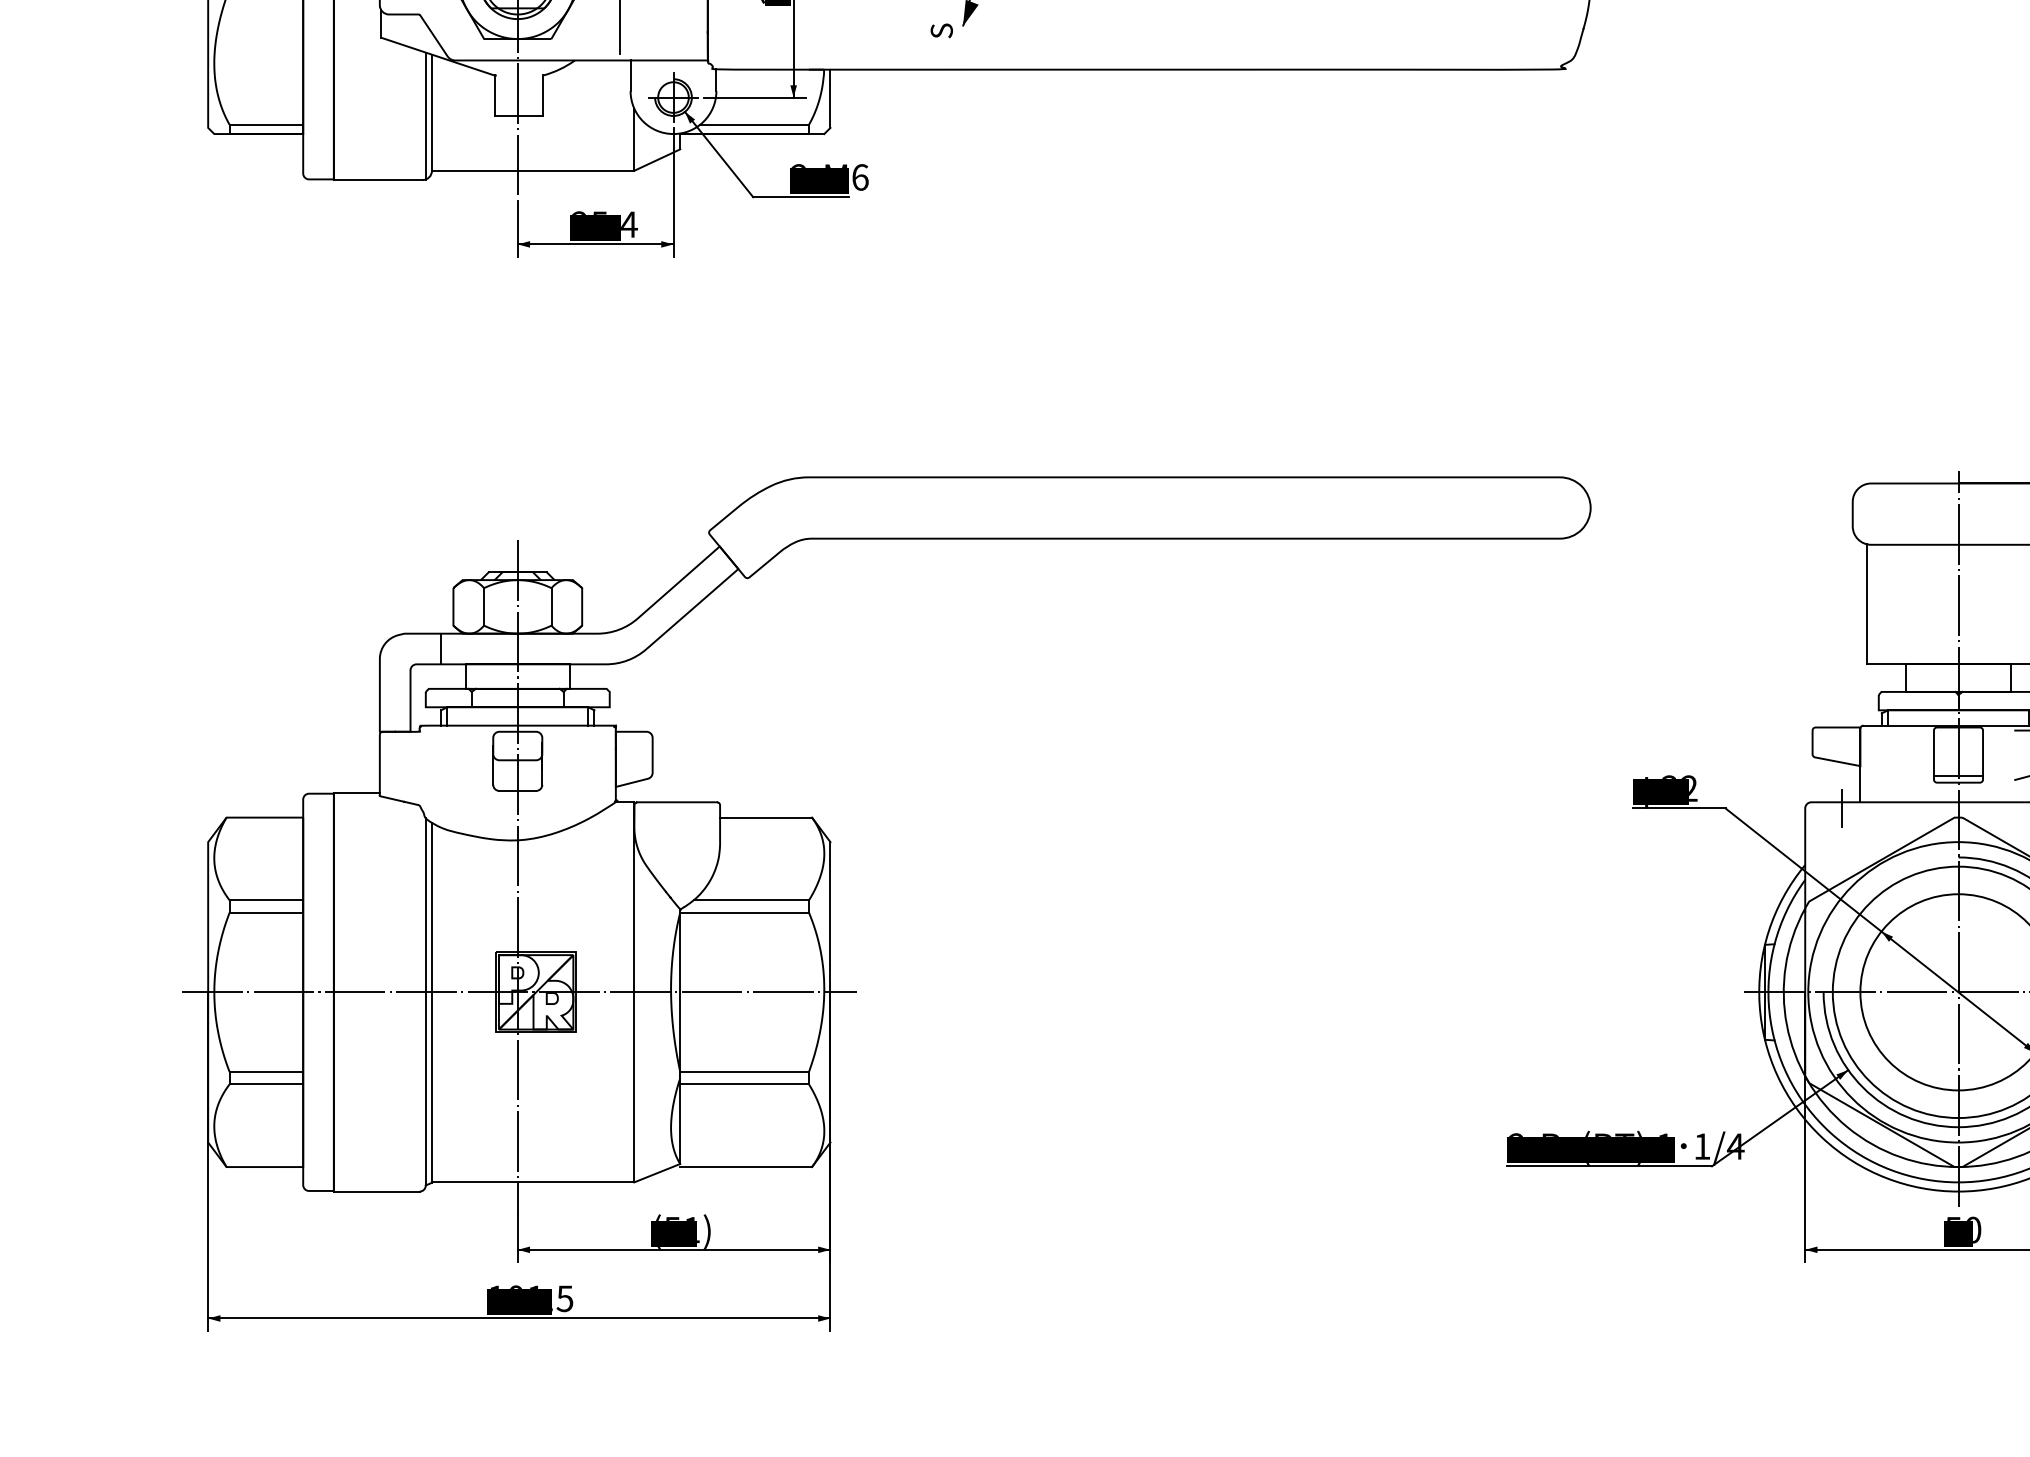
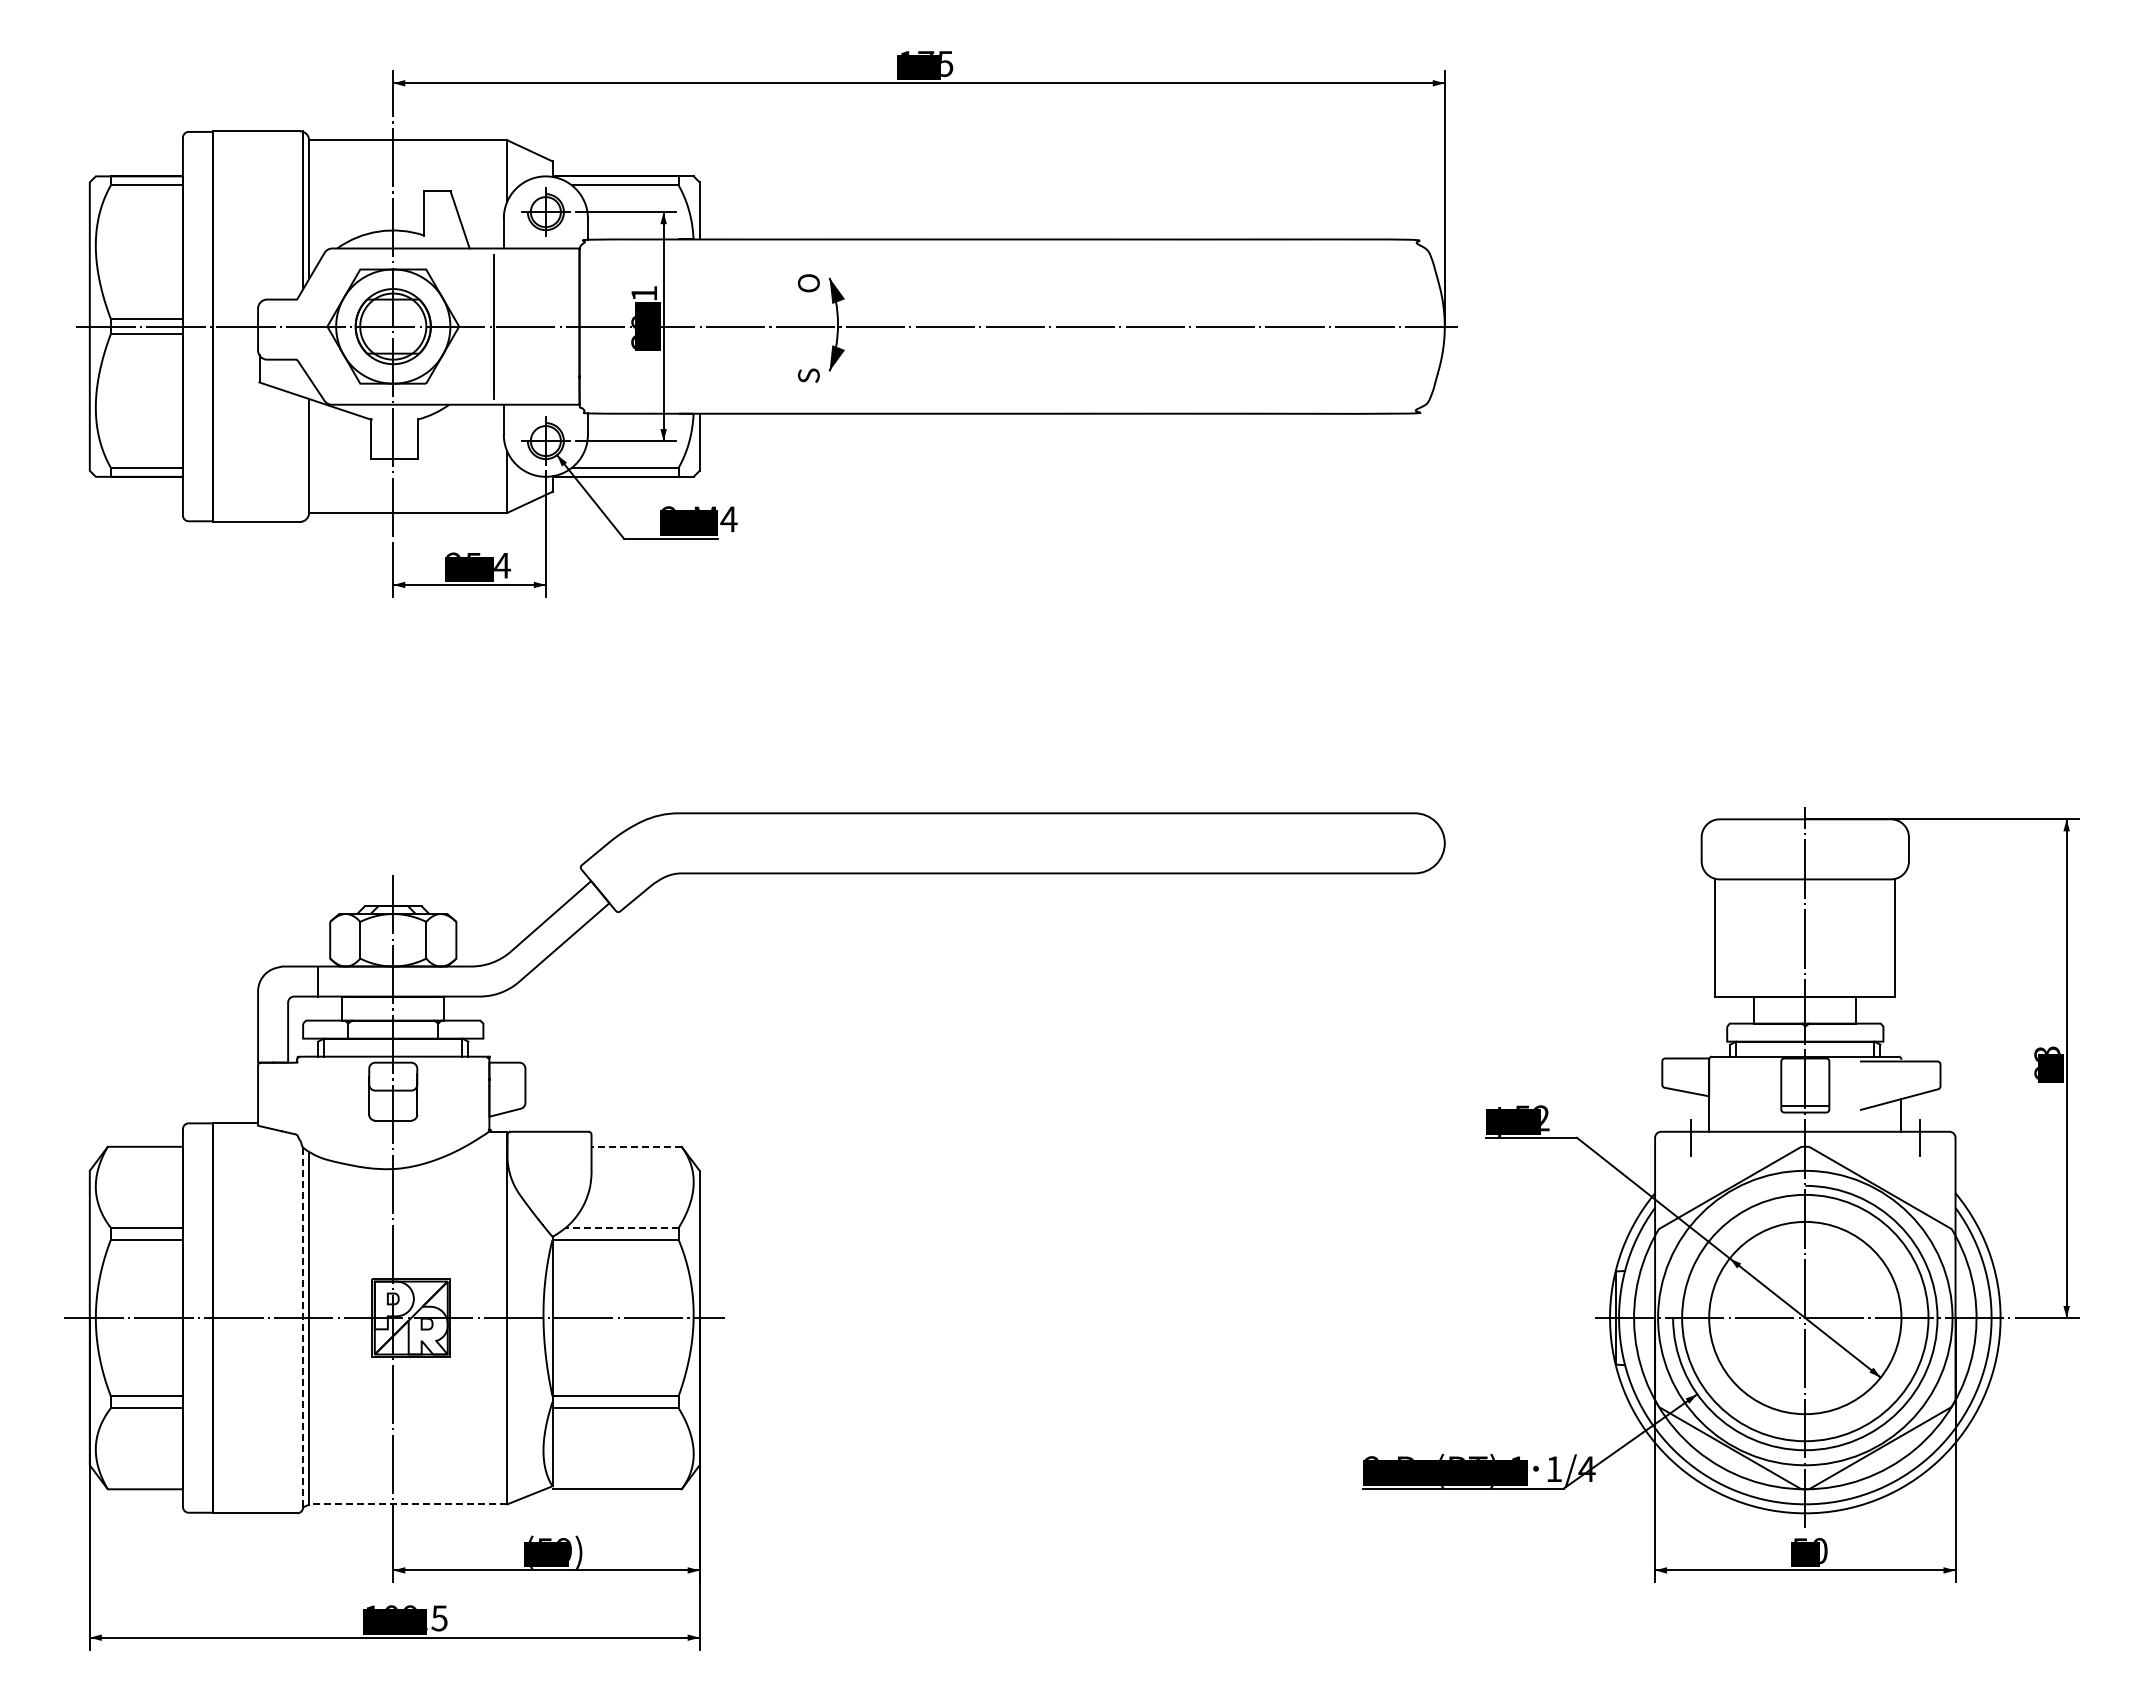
line: (426, 116) -> (303, 459), removed
text: (859, 177) -> (728, 519), 2-M6 -> 2-M4
text: (1668, 776) -> (1521, 1106), 32 -> 52
line: (765, 817) -> (636, 1146), solid -> dashed
line: (751, 899) -> (622, 1227), solid -> dashed
line: (426, 1000) -> (303, 1326), solid -> dashed
line: (532, 1182) -> (407, 1504), solid -> dashed
text: (692, 1229) -> (564, 1550), (51) -> (59)
text: (535, 1286) -> (410, 1606), 101.5 -> 109.5

